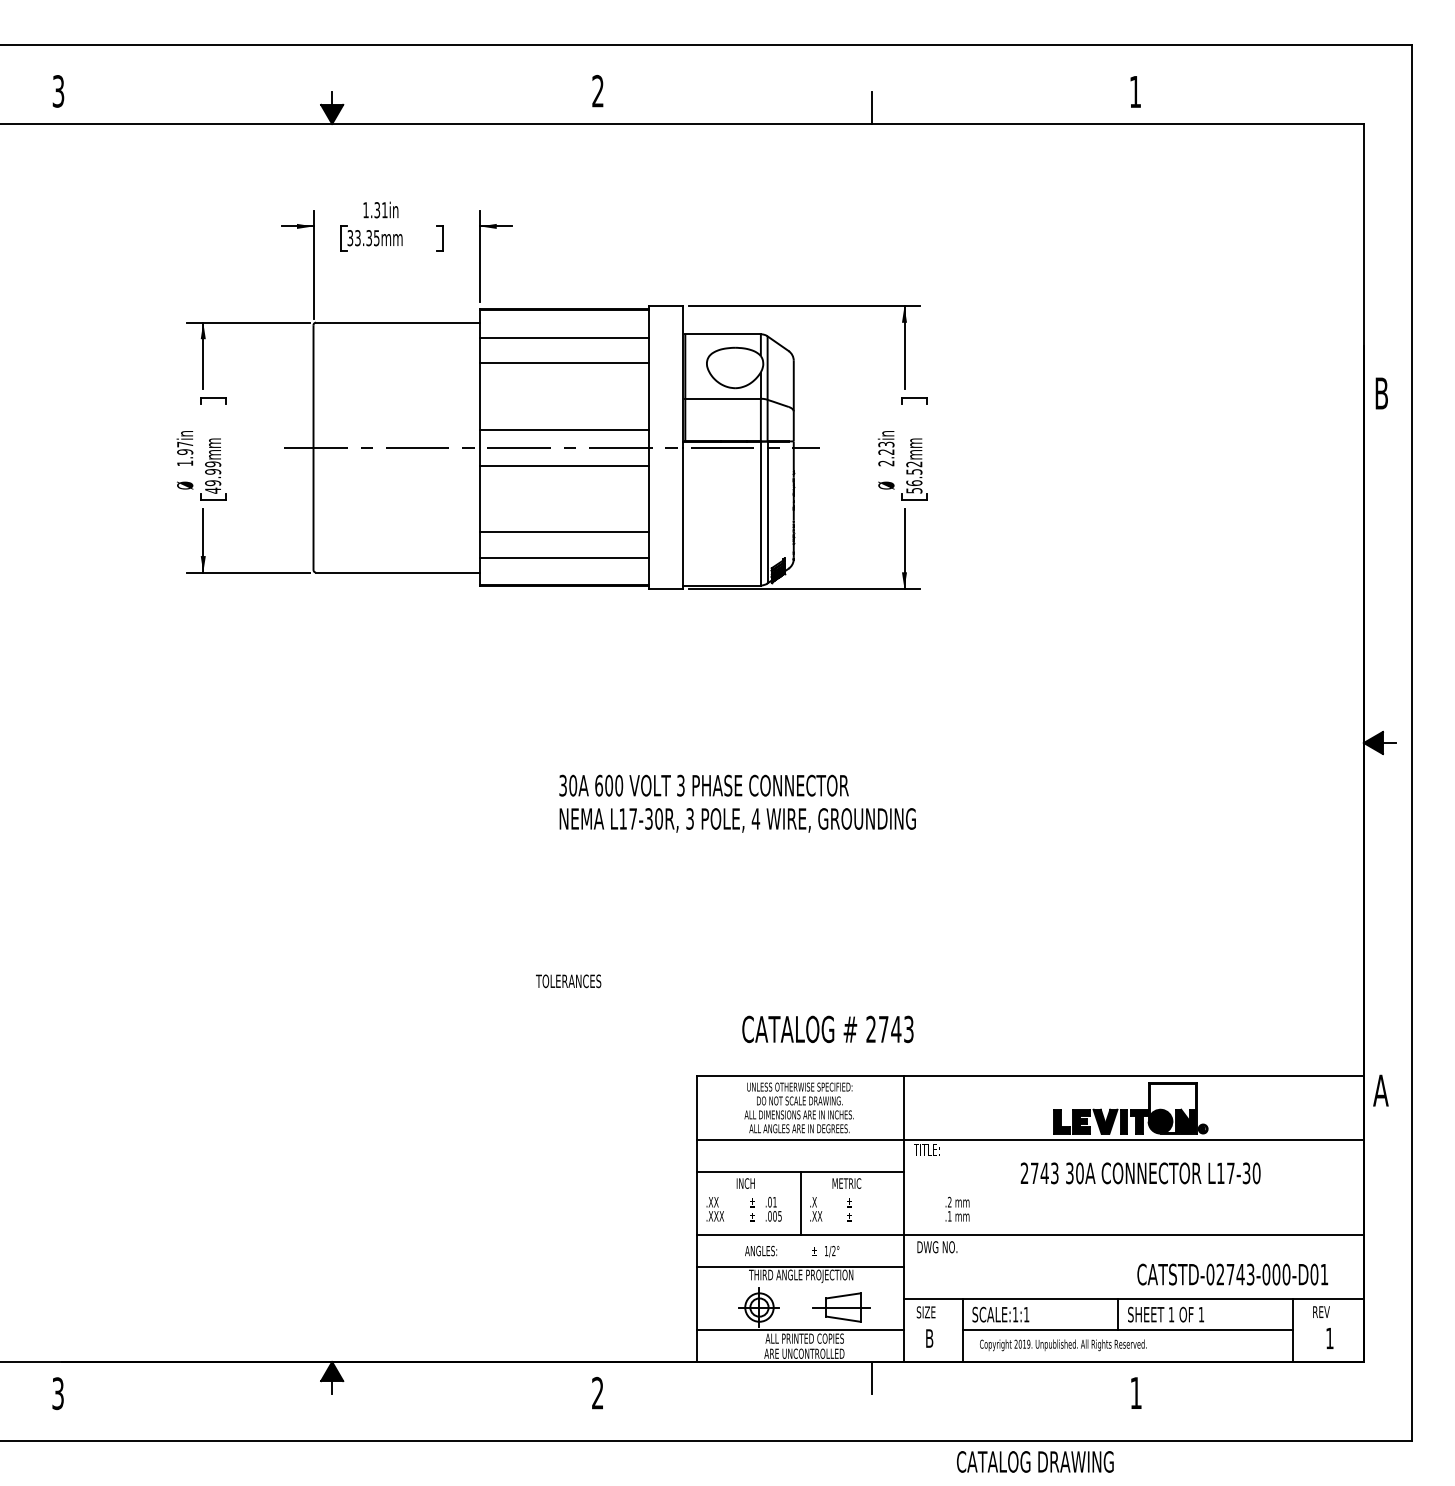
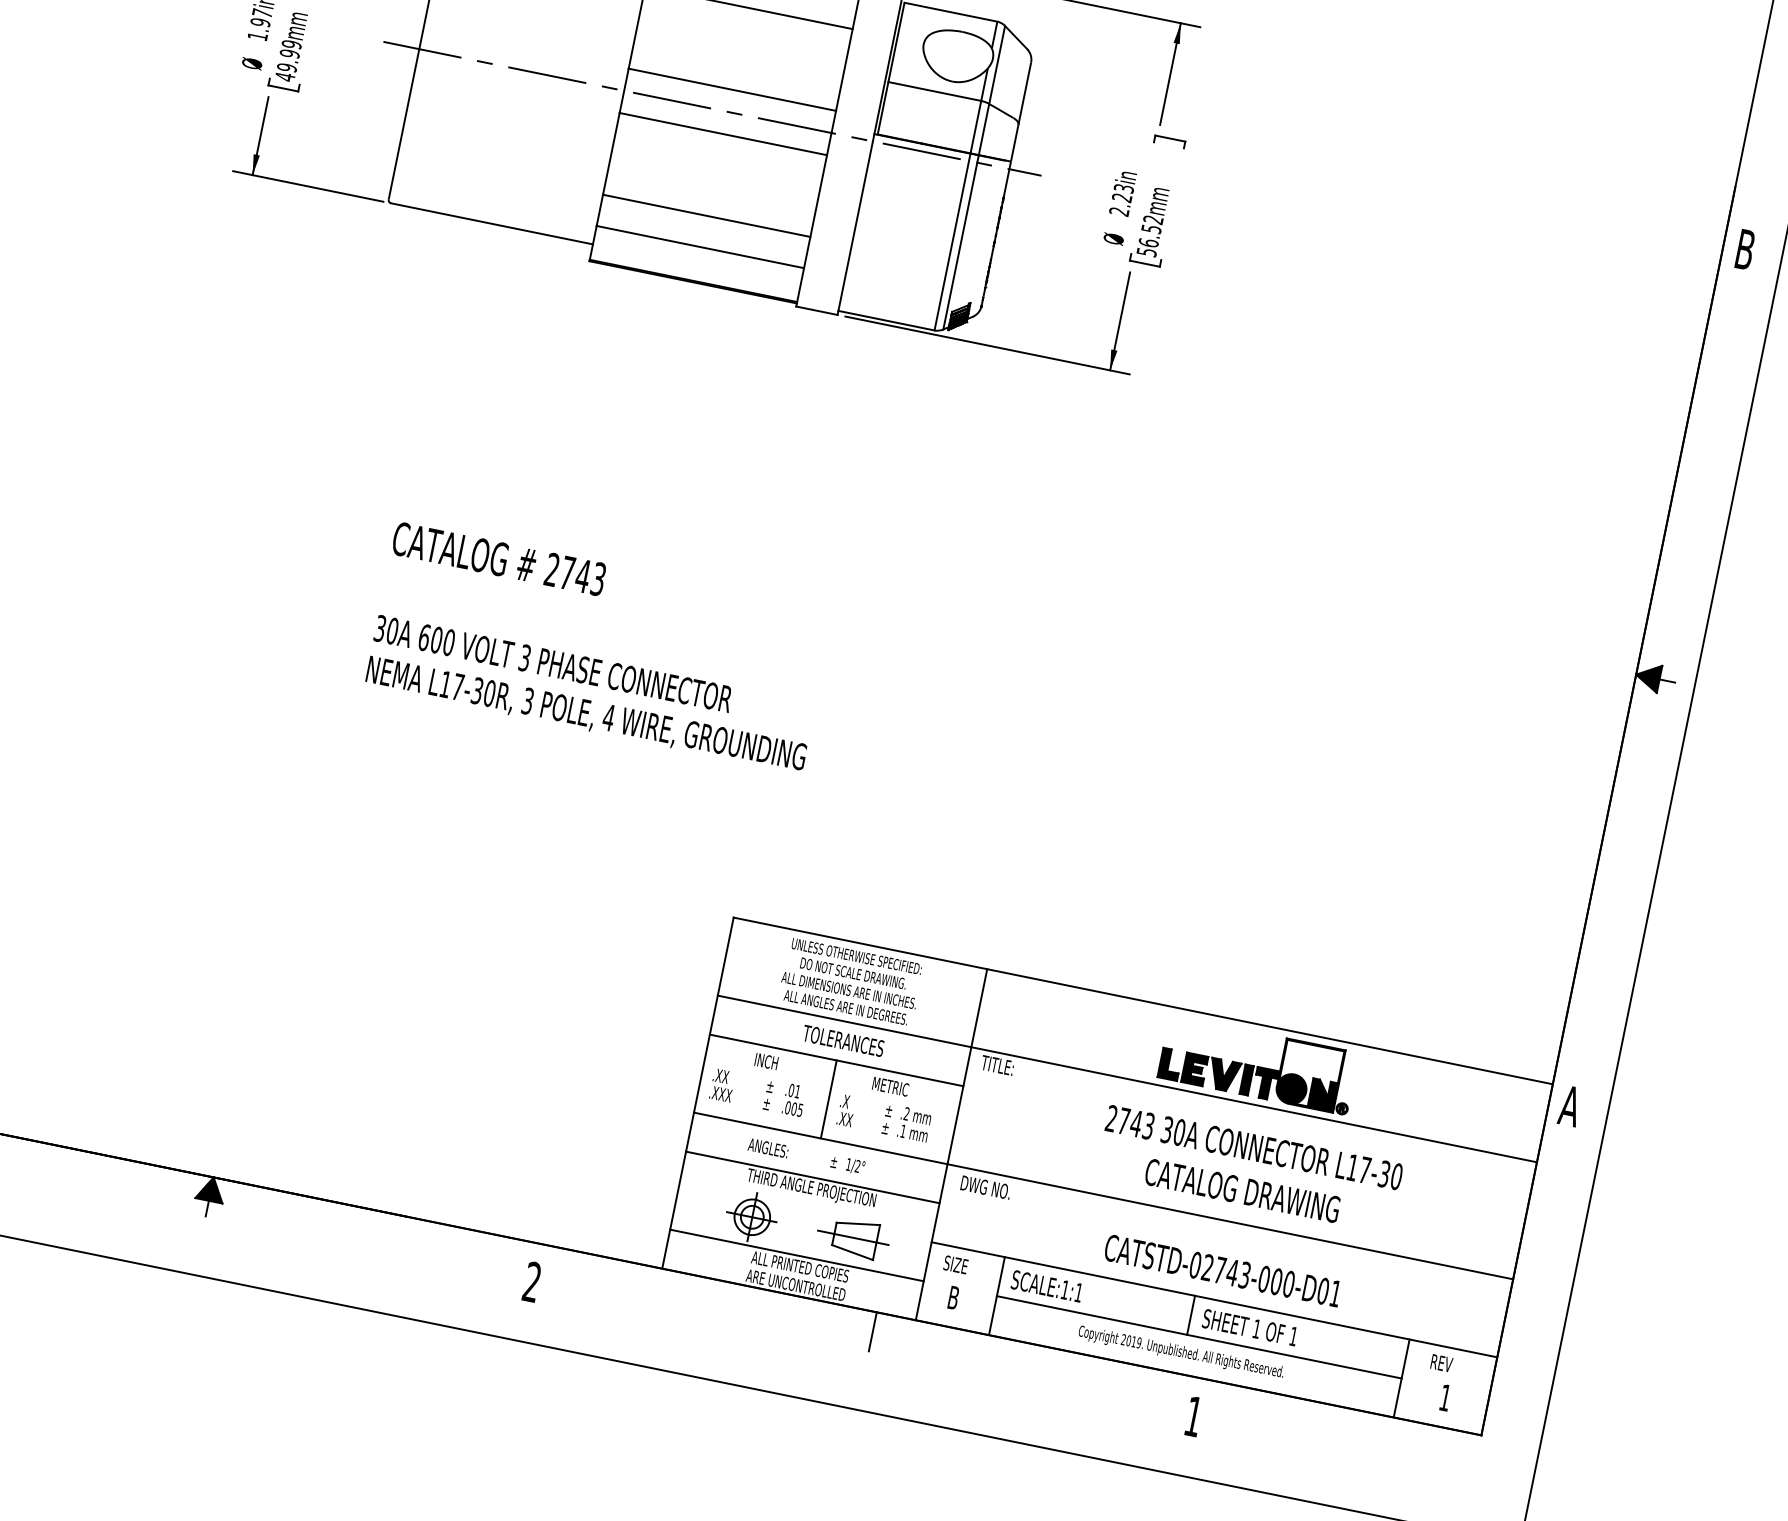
text: (737, 803) -> (590, 694), moved
text: (568, 981) -> (843, 1041), moved
text: (827, 1029) -> (498, 559), moved
text: (957, 1208) -> (914, 1123), moved
text: (1232, 1274) -> (1222, 1270), moved
text: (1063, 1345) -> (1181, 1353), moved
text: (1035, 1461) -> (1242, 1190), moved

